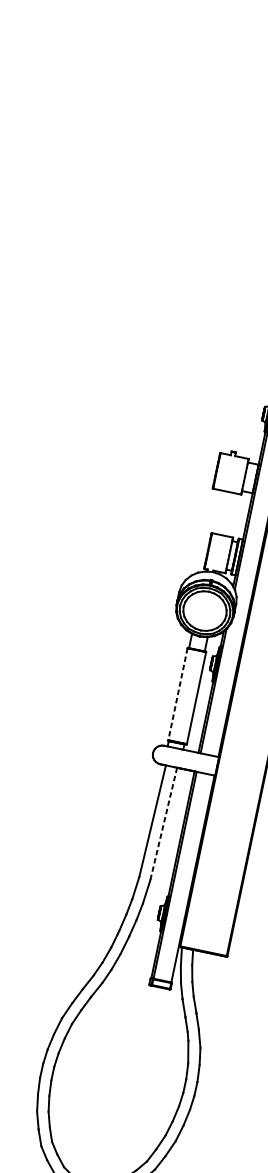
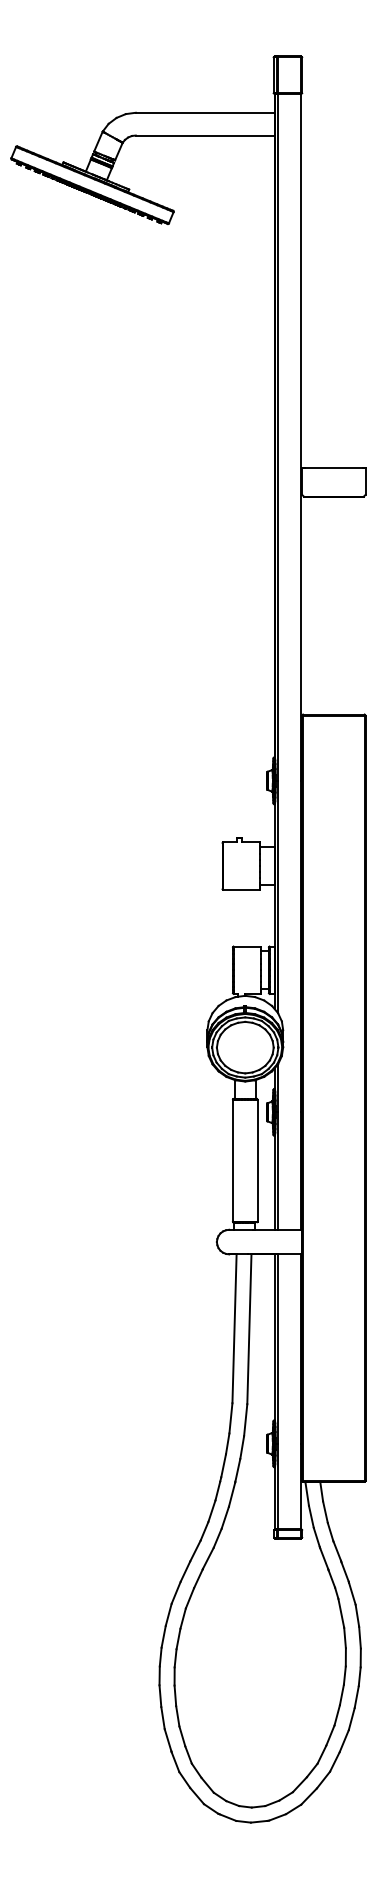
line: (178, 694) -> (233, 1161), dashed -> solid
line: (163, 824) -> (249, 1329), dashed -> solid

